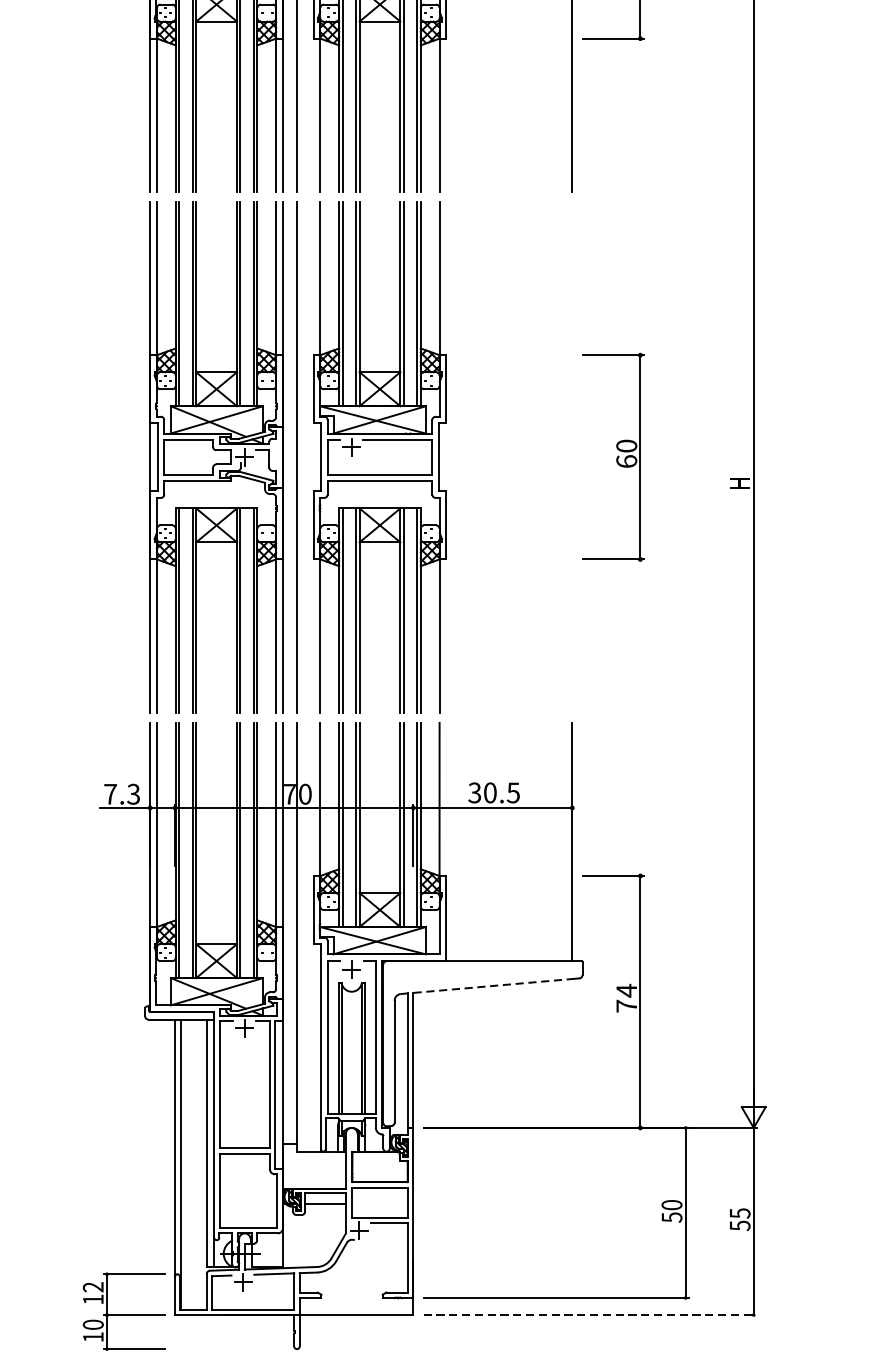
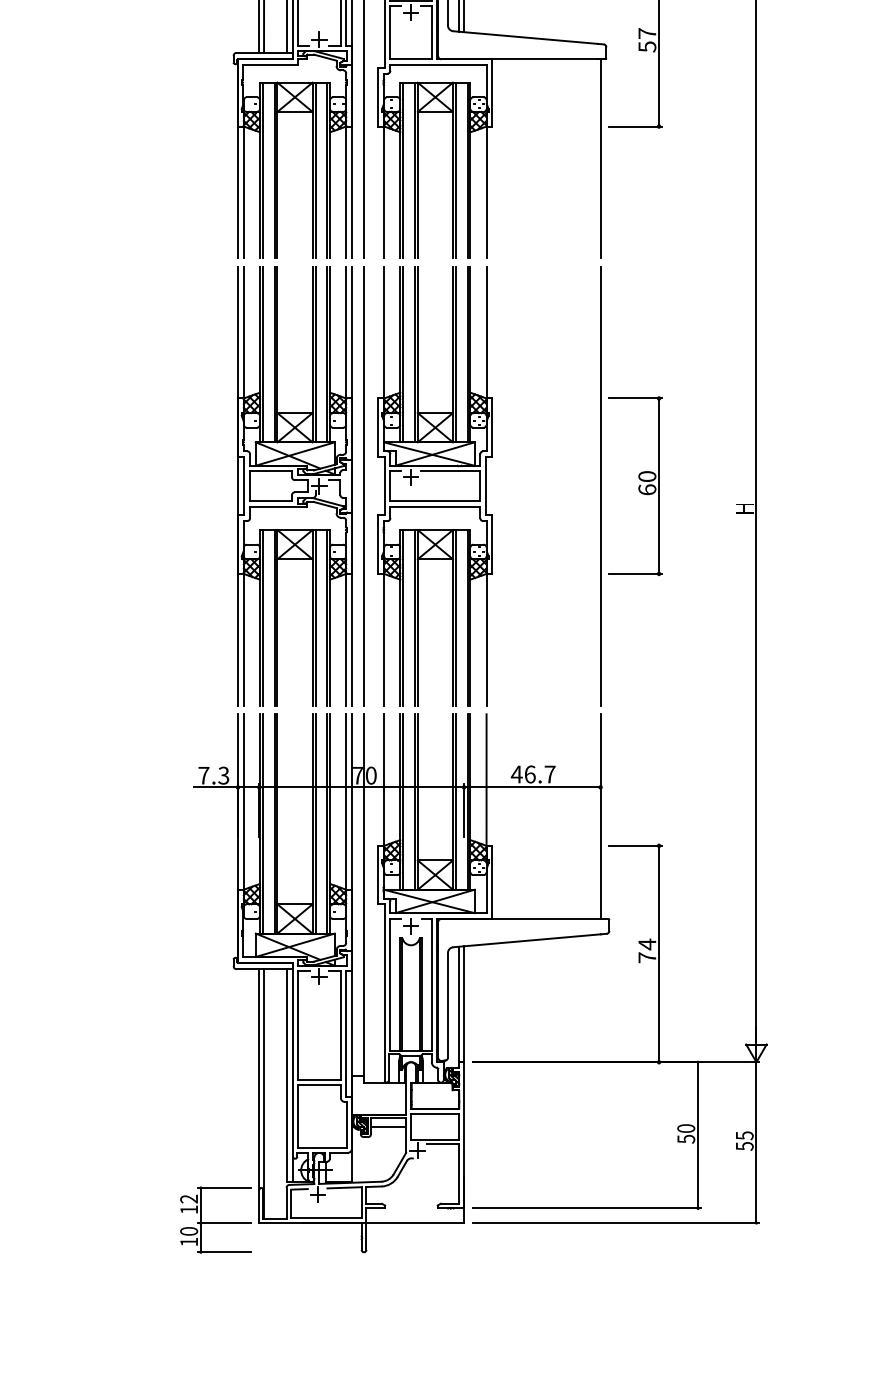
line: (572, 456) -> (600, 485), added
text: (493, 792) -> (532, 774), 30.5 -> 46.7
line: (487, 986) -> (527, 940), dashed -> solid
line: (590, 1315) -> (616, 1223), dashed -> solid

